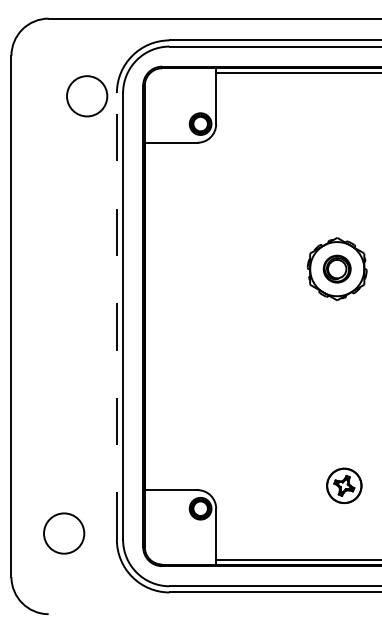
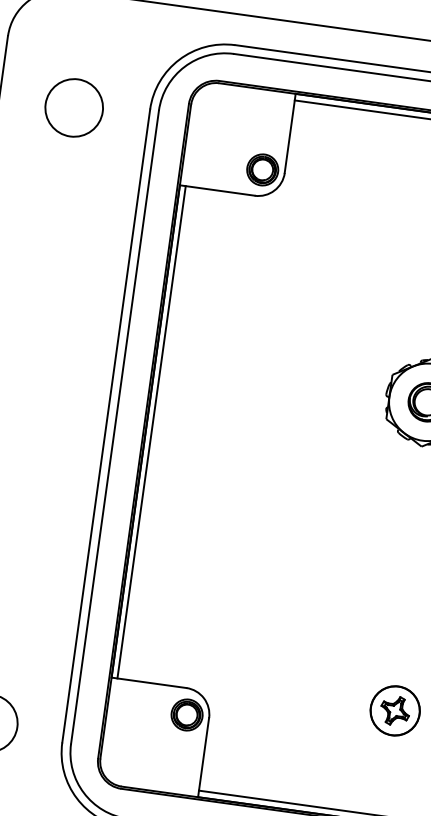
circle: (87, 96) -> (74, 108), moved
line: (116, 315) -> (105, 424), dashed -> solid
line: (148, 316) -> (151, 432), added

